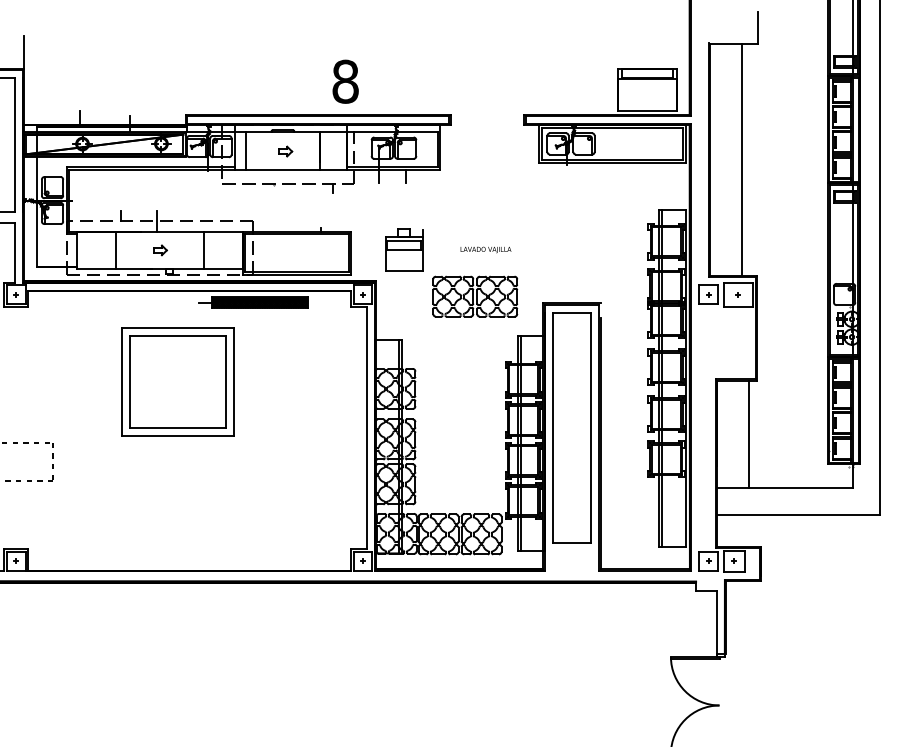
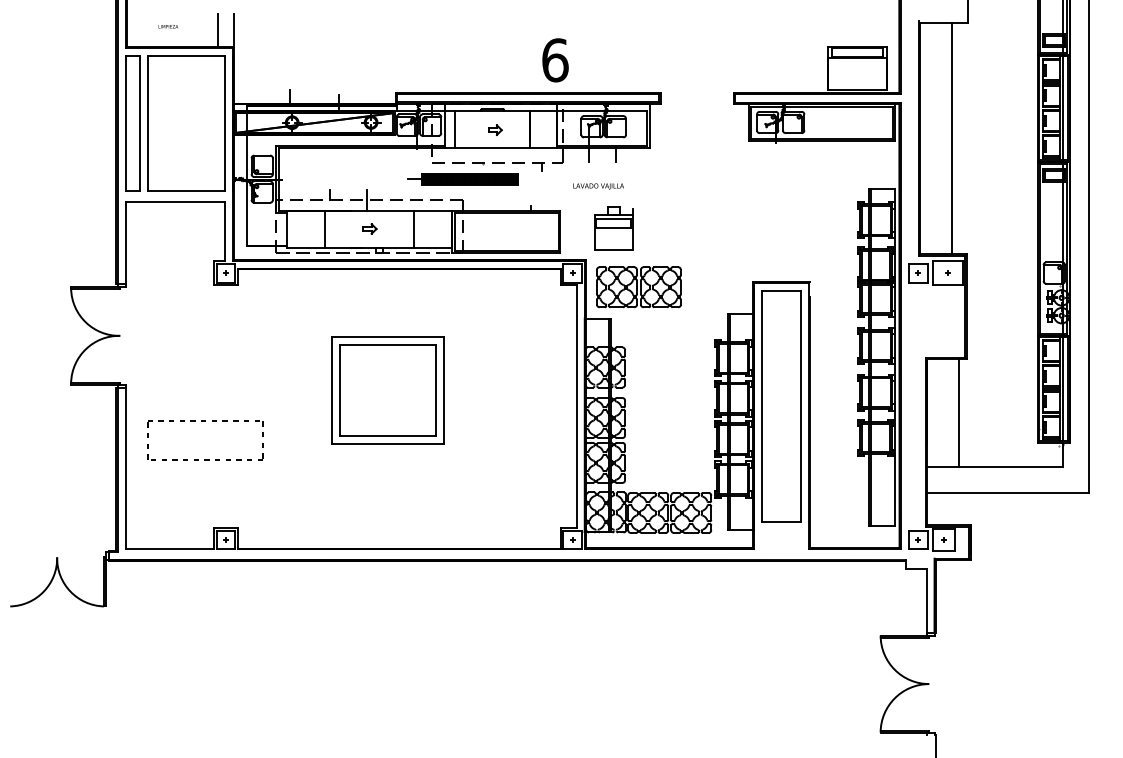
line: (7, 51) -> (217, 30), added
text: (345, 81) -> (555, 60), 8 -> 6
text: (485, 249) -> (598, 186), moved
part: (474, 296) -> (638, 287), moved
part: (252, 302) -> (462, 179), moved
part: (177, 381) -> (387, 390), moved

